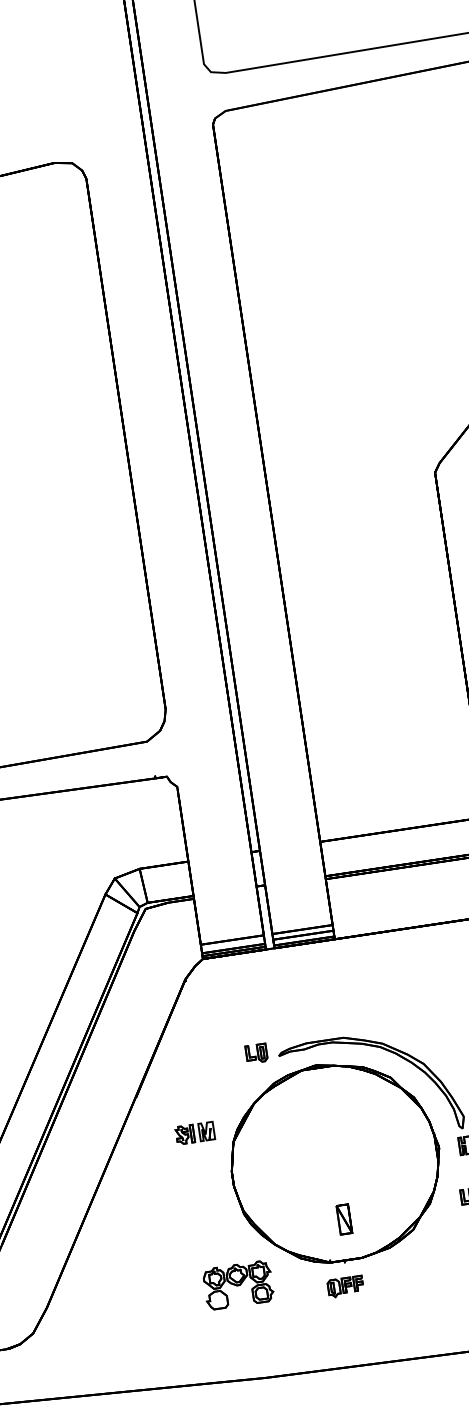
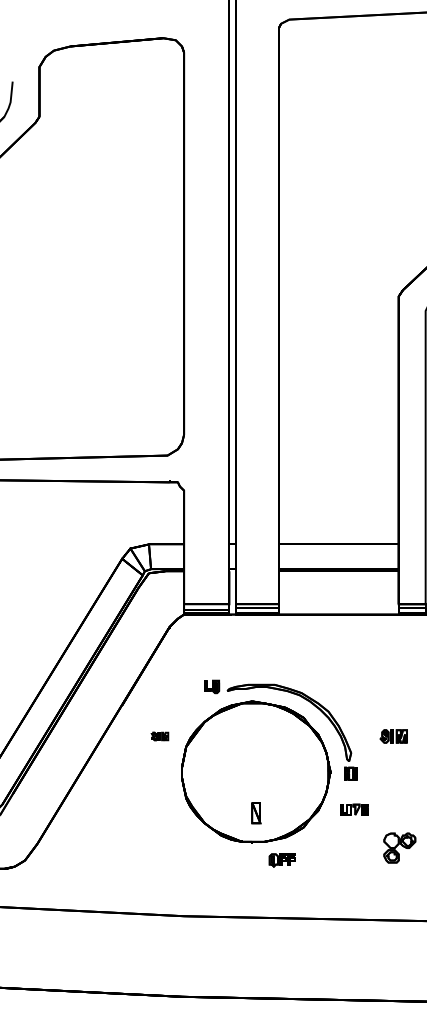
part: (194, 1133) -> (159, 736), size x0.6
part: (237, 1284) -> (174, 847), removed
part: (344, 1286) -> (281, 860), moved

